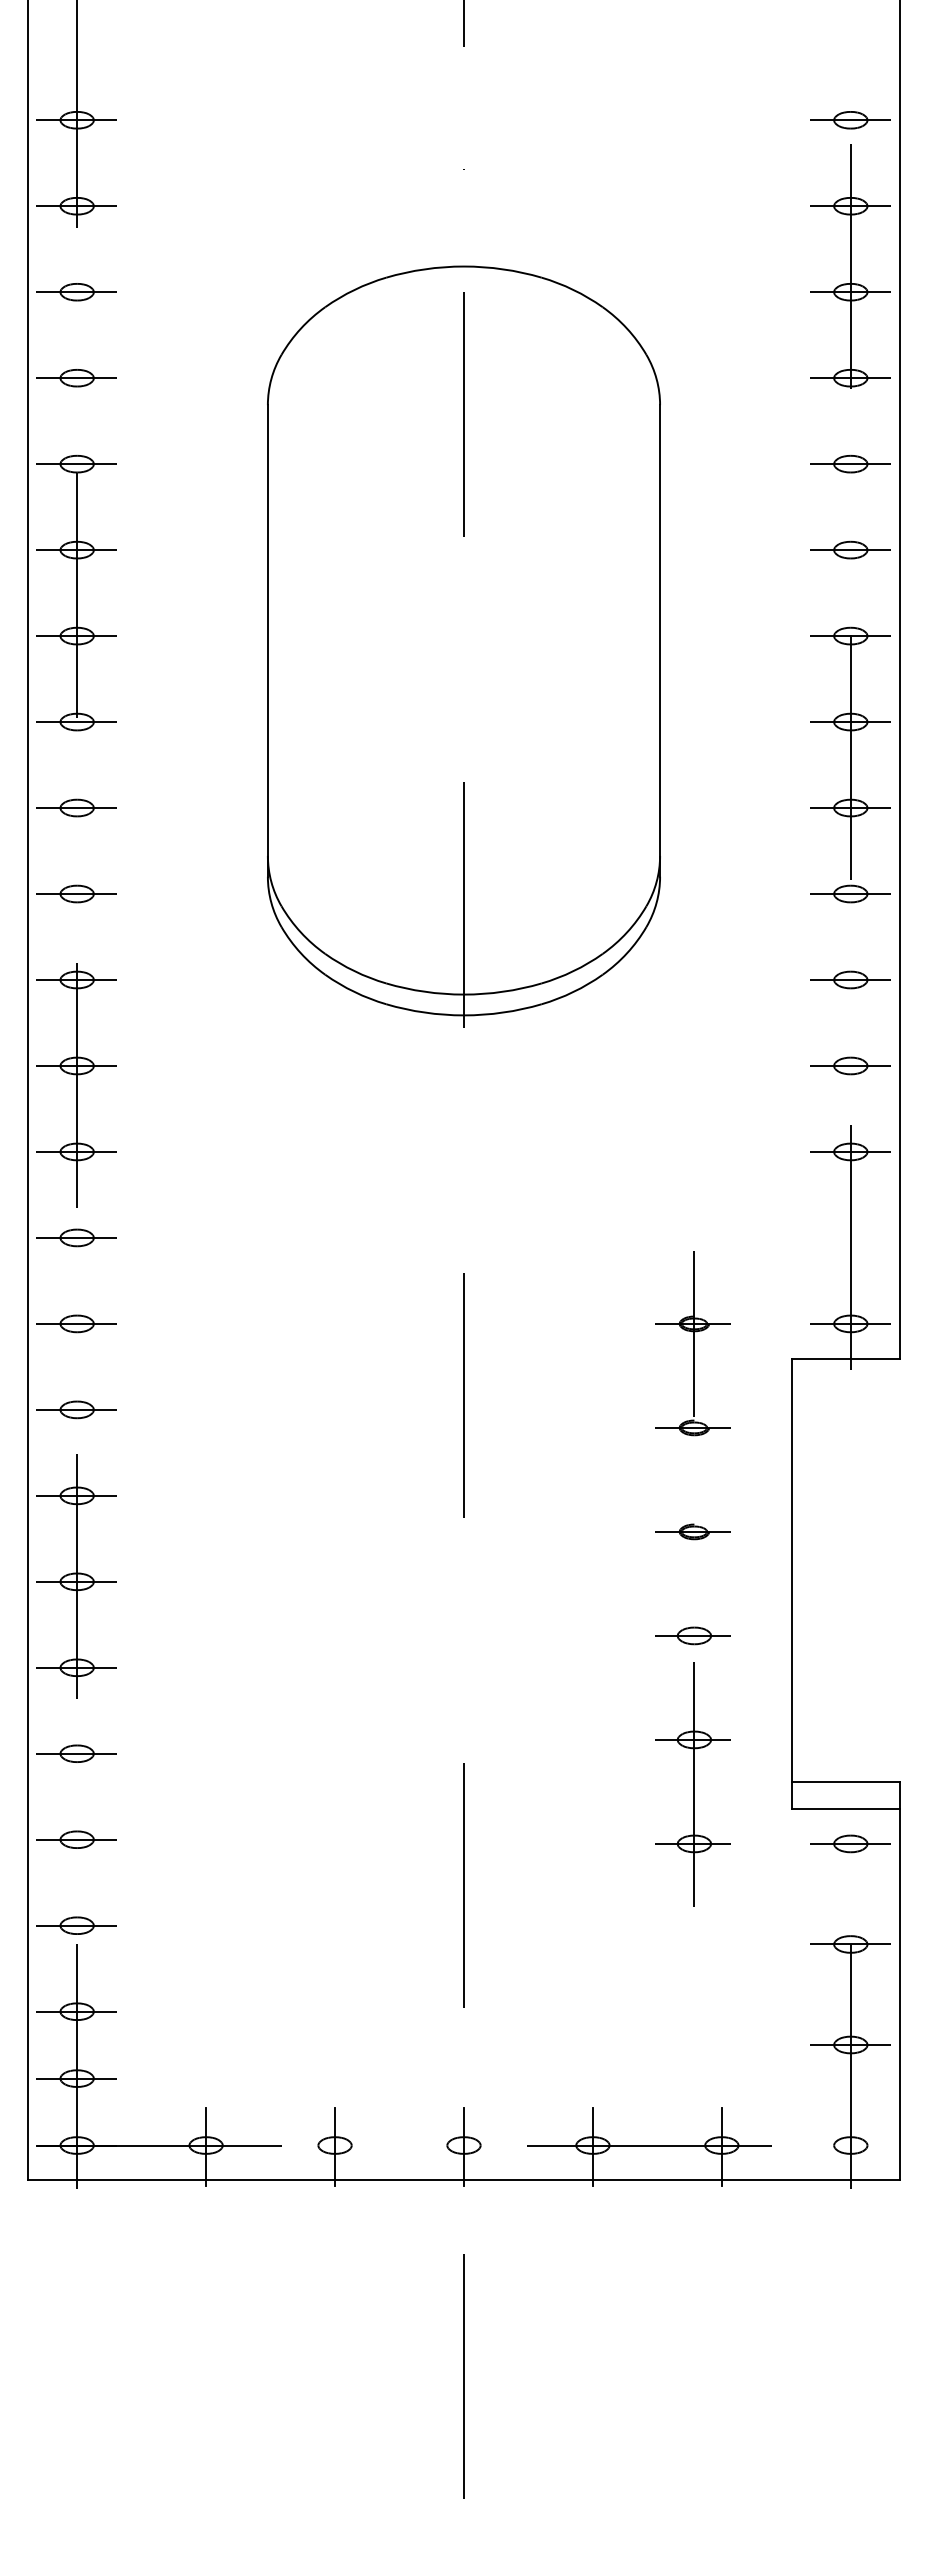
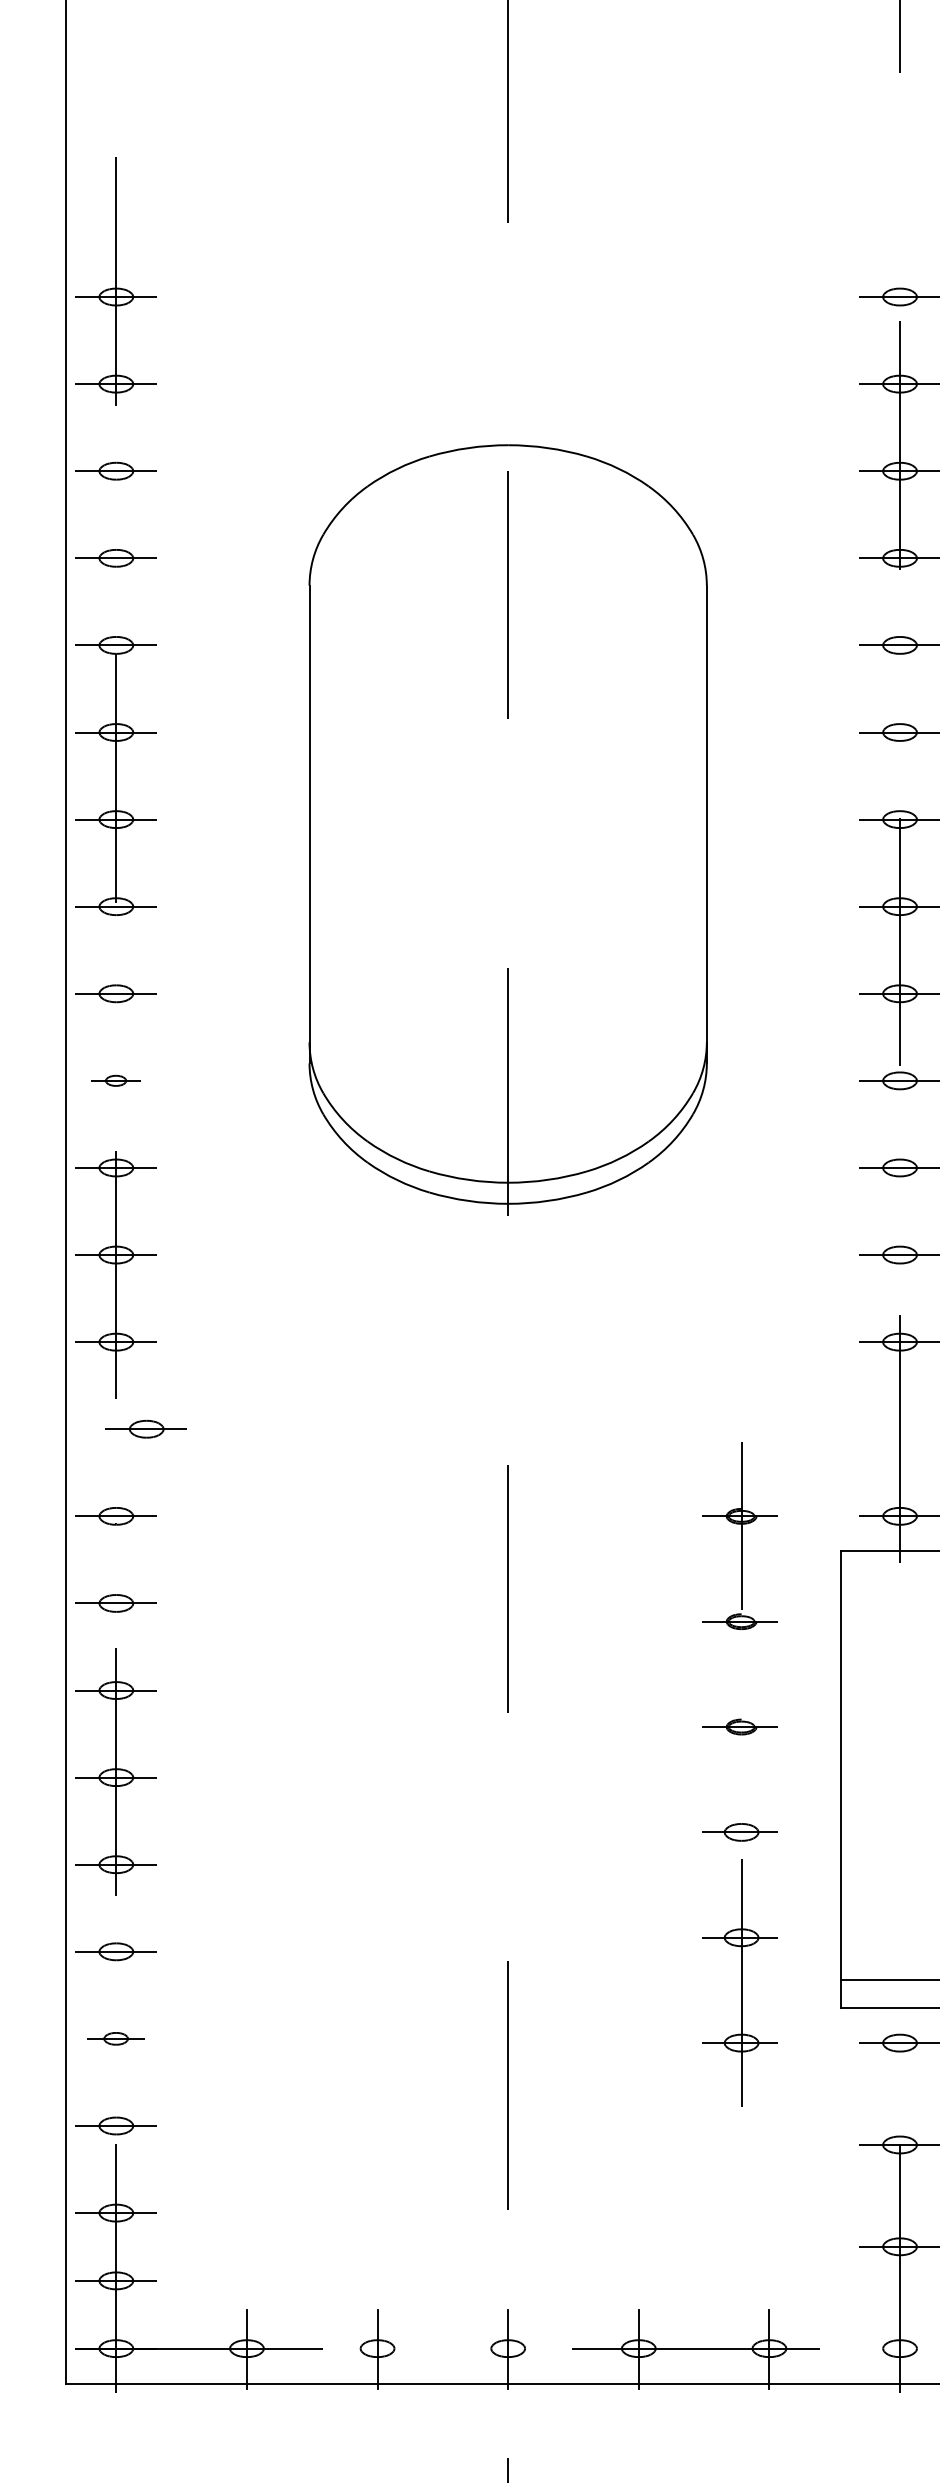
part: (76, 893) -> (115, 1080), size x0.6
part: (76, 1237) -> (146, 1428), moved
part: (76, 1839) -> (115, 2038), size x0.7

